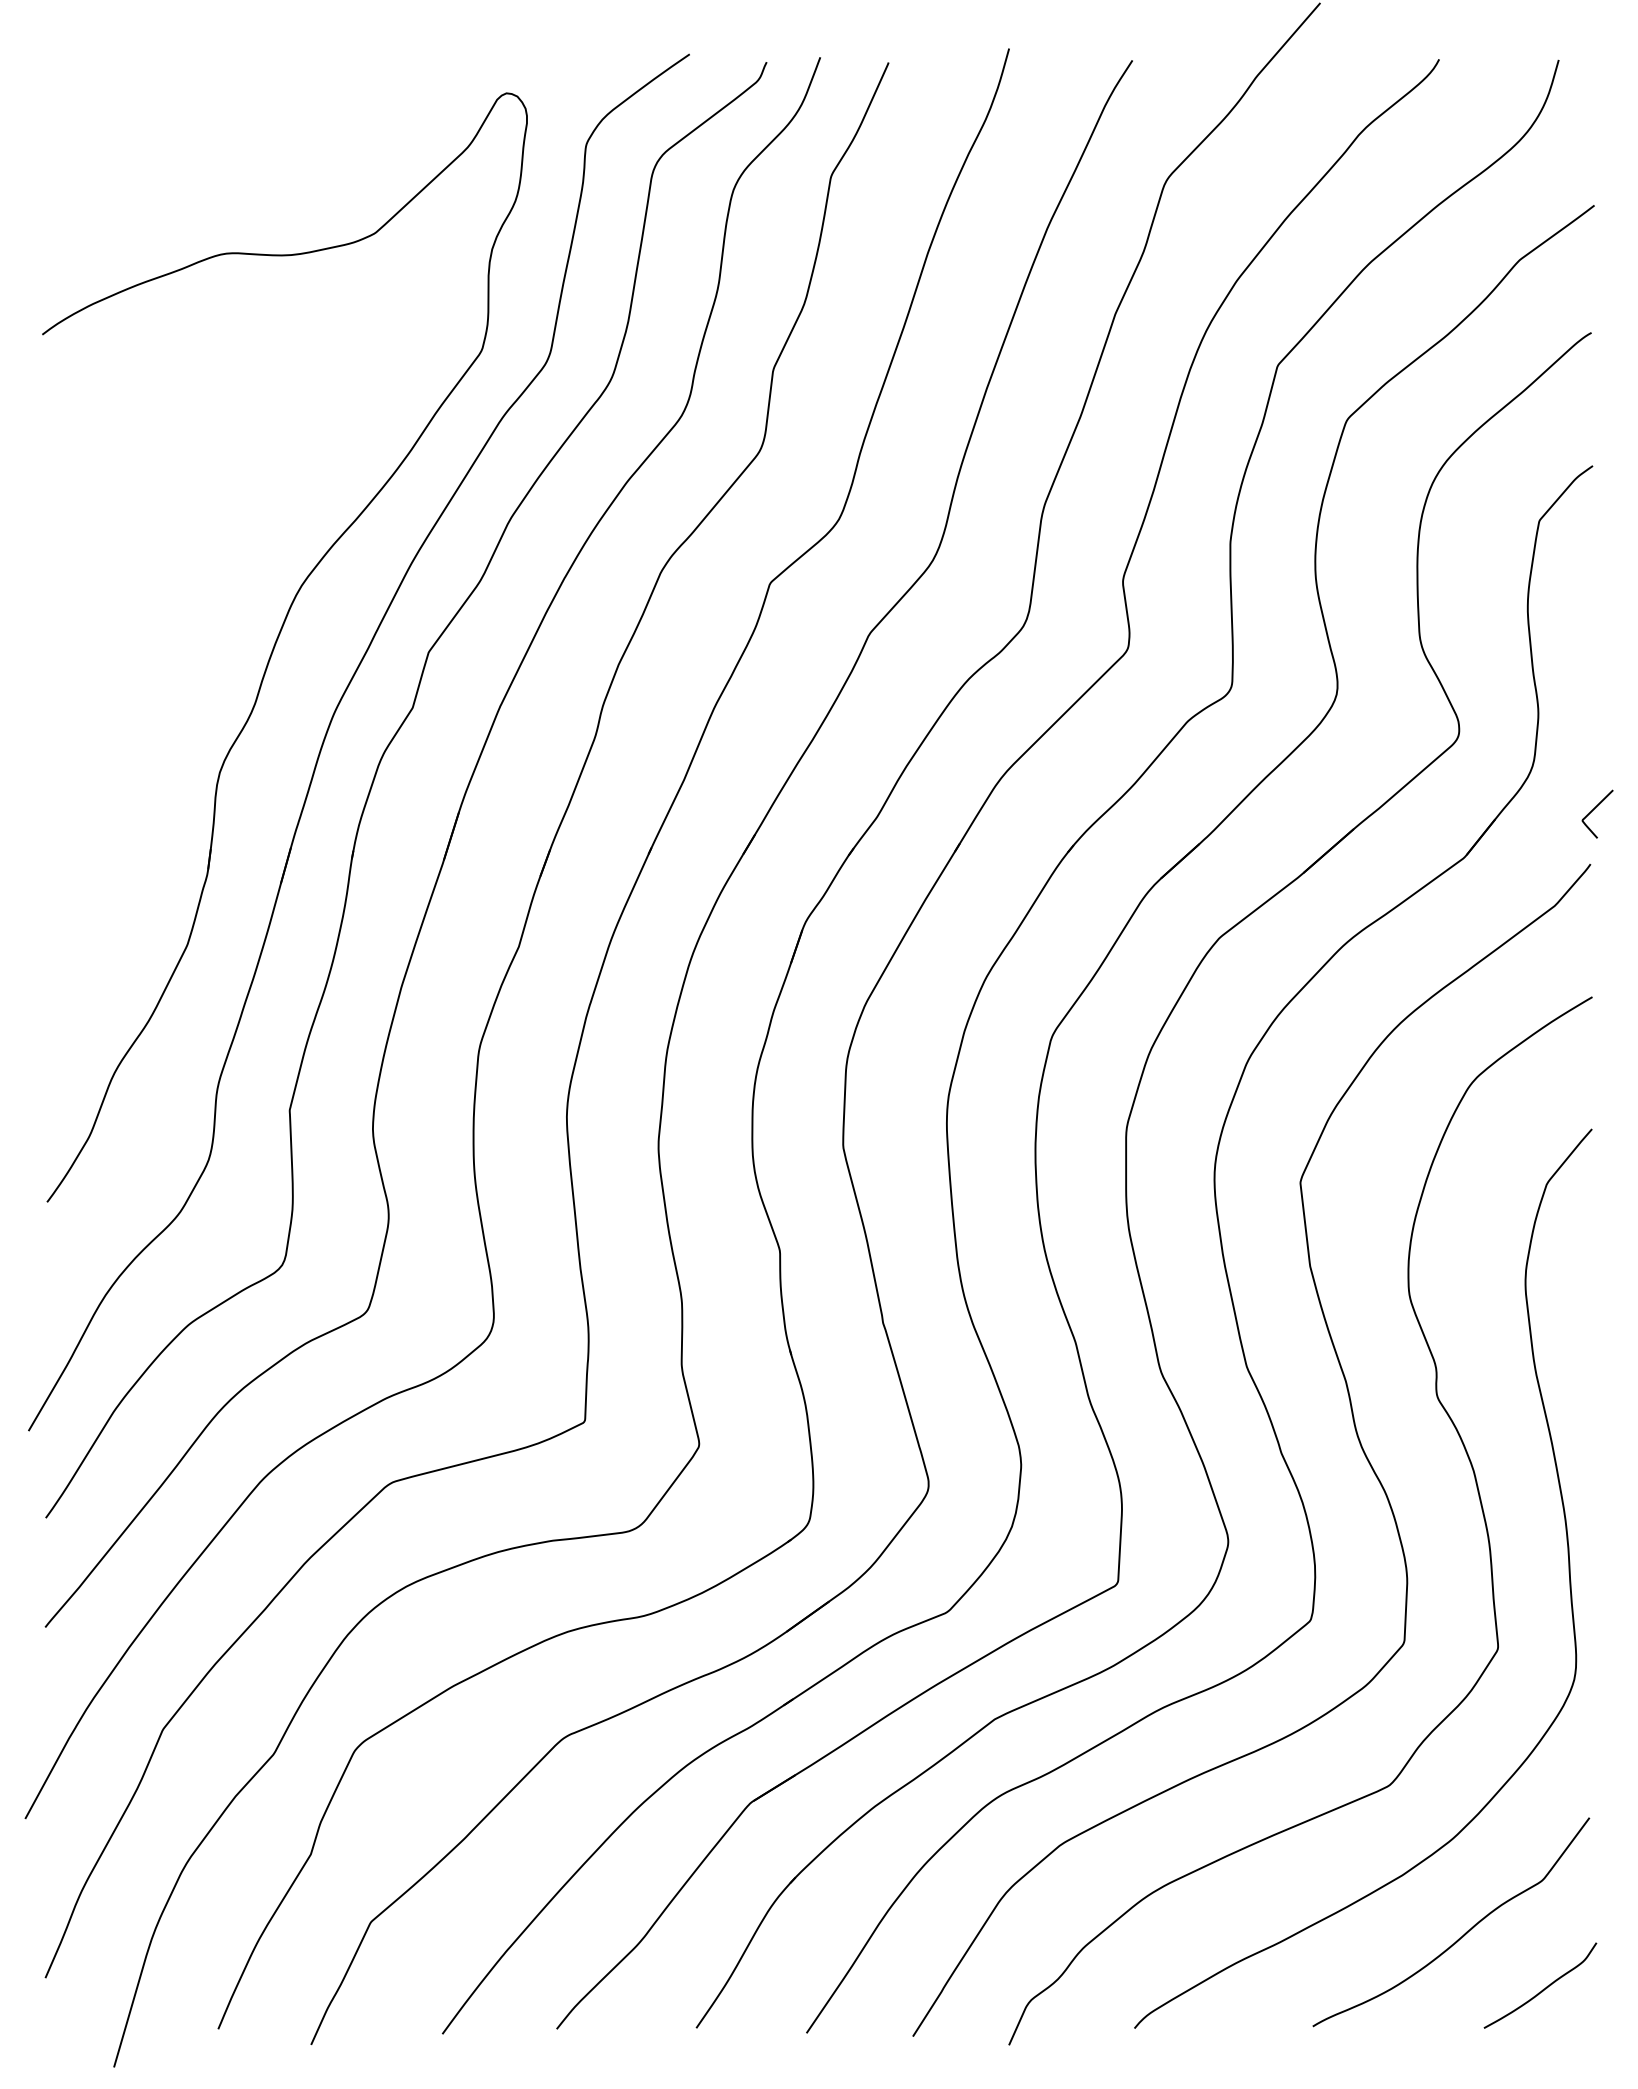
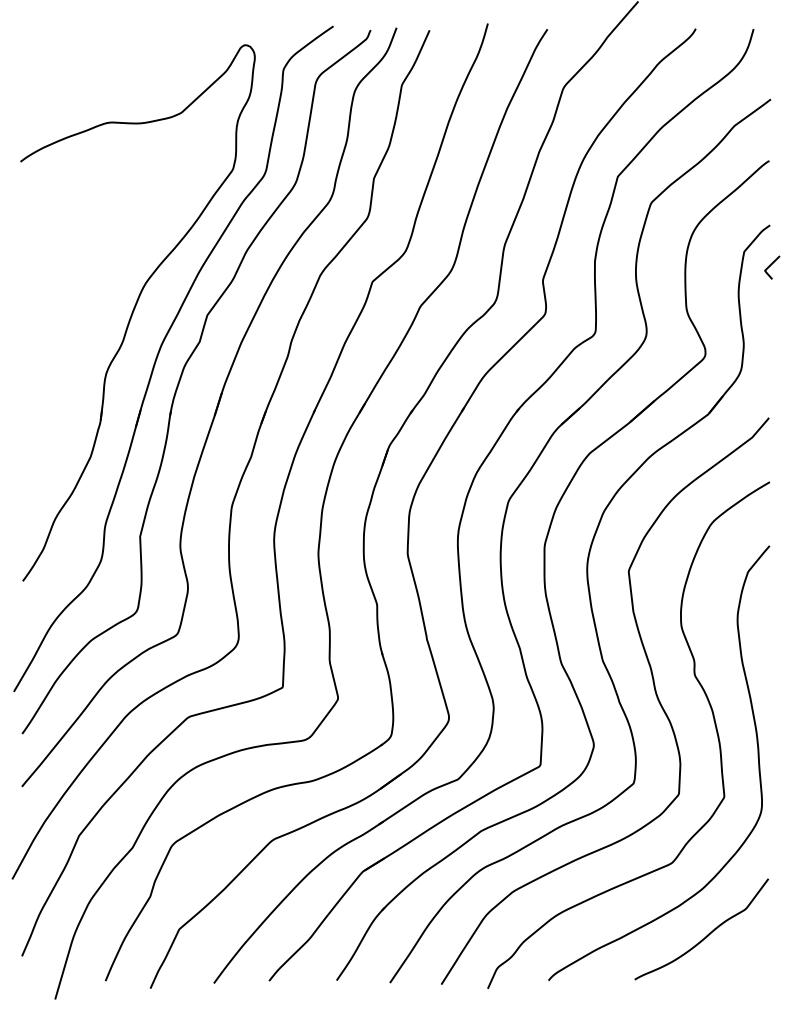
curve: (1595, 809) -> (771, 265), moved
curve: (1541, 1988) -> (745, 961), removed

